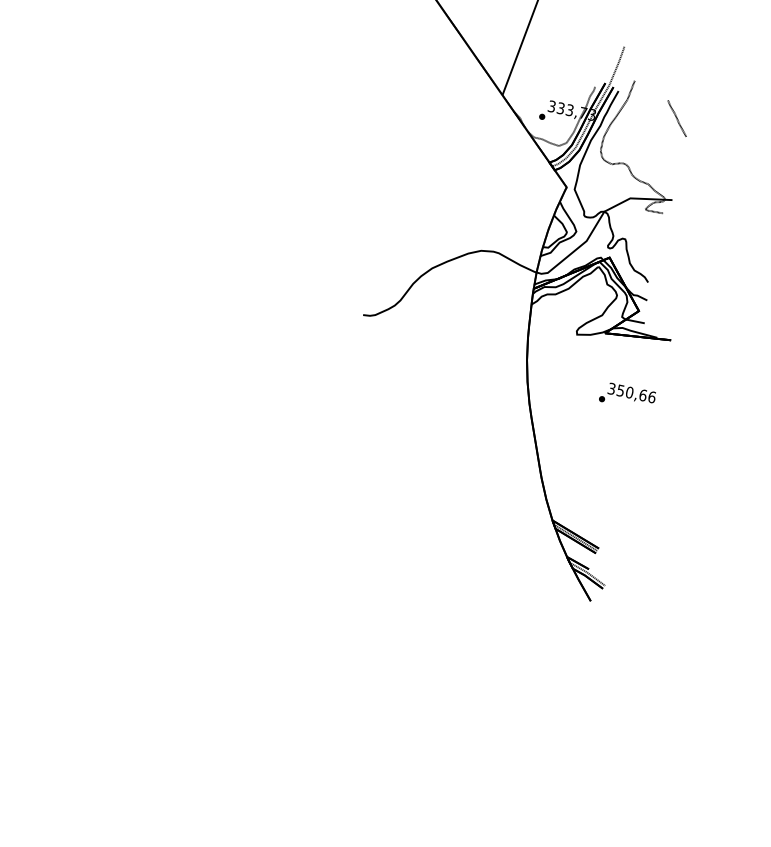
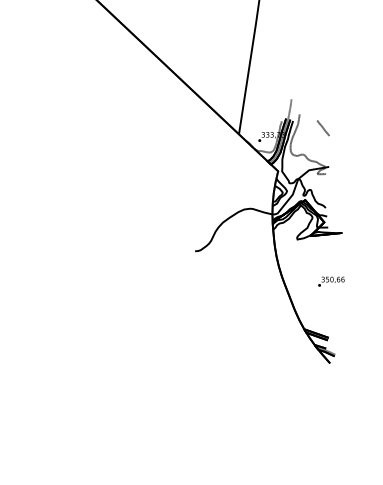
text: (627, 396) -> (331, 281), moved

